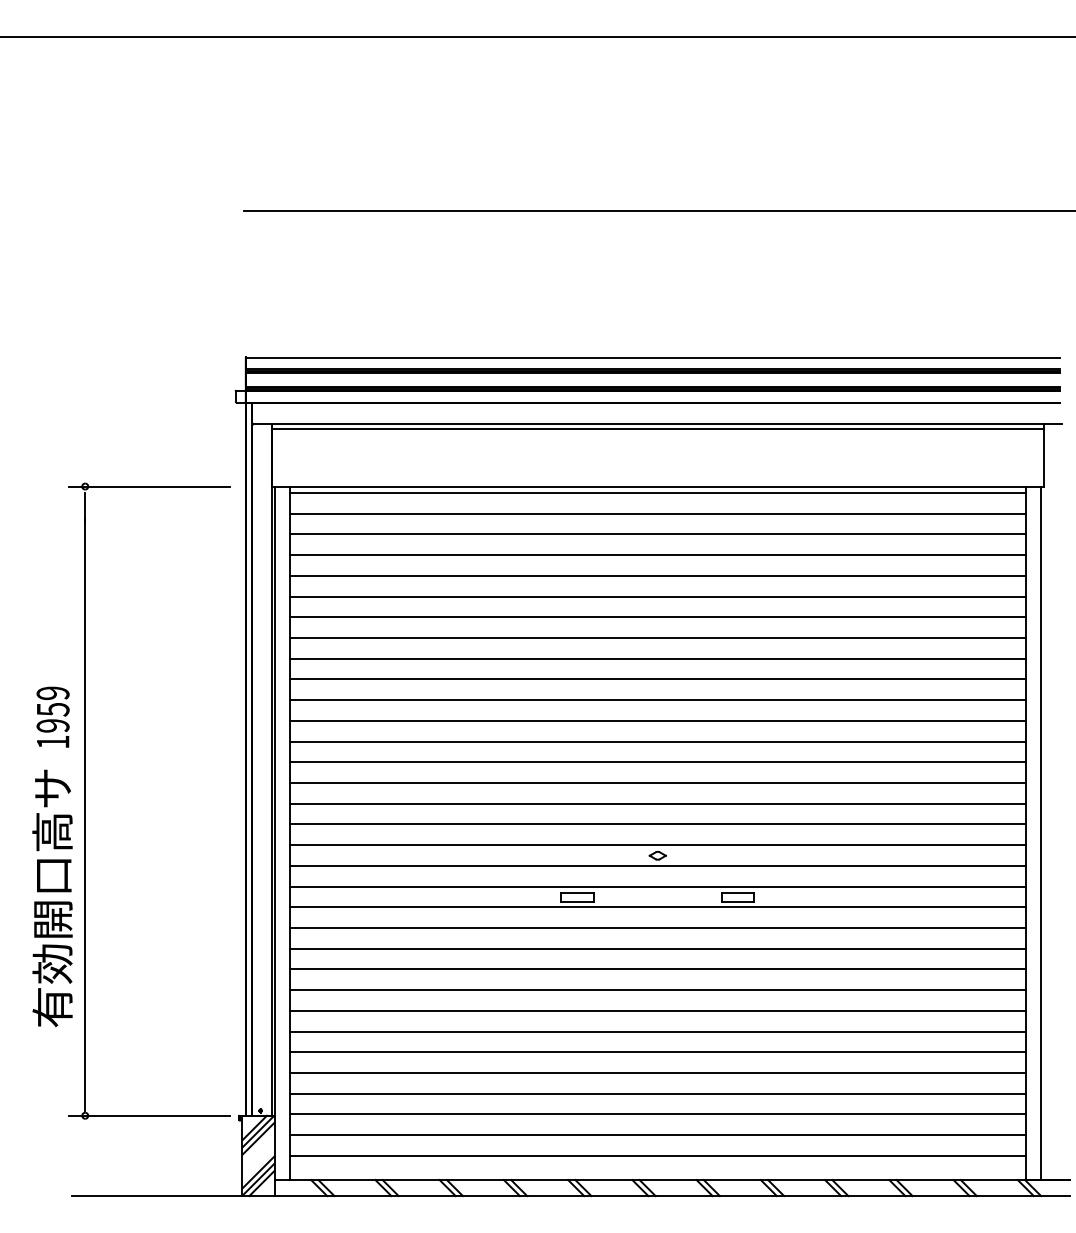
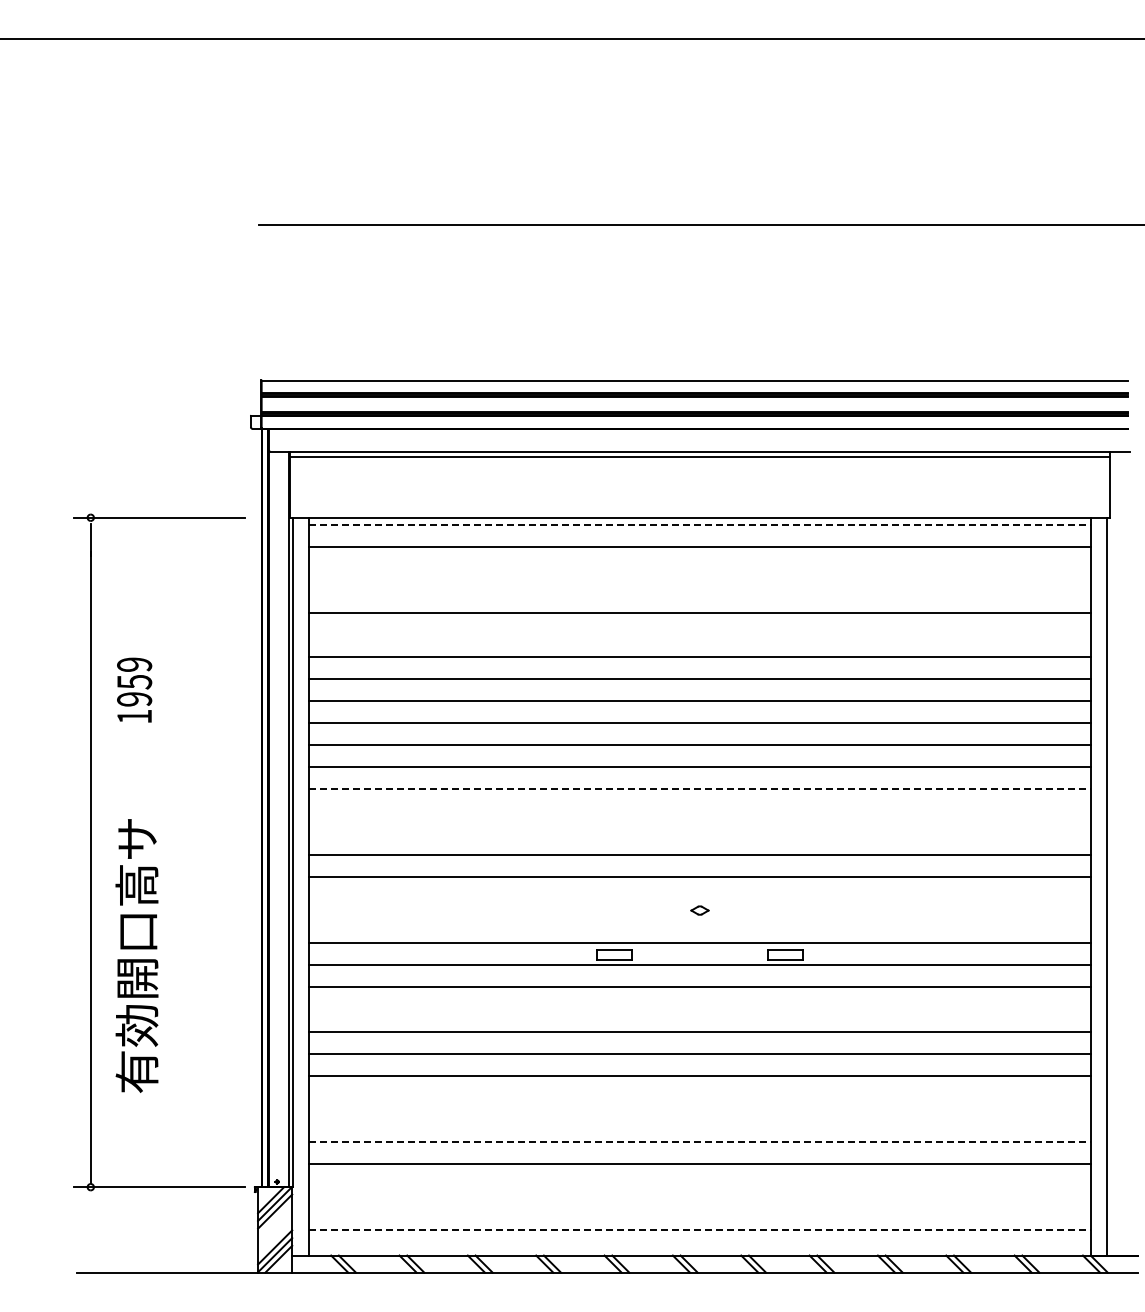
line: (658, 492) -> (700, 524), solid -> dashed
line: (657, 534) -> (699, 568), removed
line: (657, 554) -> (699, 590), removed
line: (657, 596) -> (699, 634), removed
text: (53, 716) -> (134, 689), moved
line: (658, 741) -> (700, 789), solid -> dashed
line: (657, 762) -> (699, 811), removed
line: (657, 783) -> (699, 833), removed
line: (657, 845) -> (699, 899), removed
line: (657, 866) -> (699, 921), removed
text: (52, 898) -> (136, 955), moved
line: (657, 948) -> (699, 1009), removed
line: (657, 1031) -> (699, 1097), removed
line: (657, 1052) -> (699, 1119), removed
line: (658, 1072) -> (700, 1141), solid -> dashed
line: (657, 1114) -> (699, 1185), removed
line: (657, 1134) -> (699, 1207), removed
line: (658, 1155) -> (700, 1229), solid -> dashed

